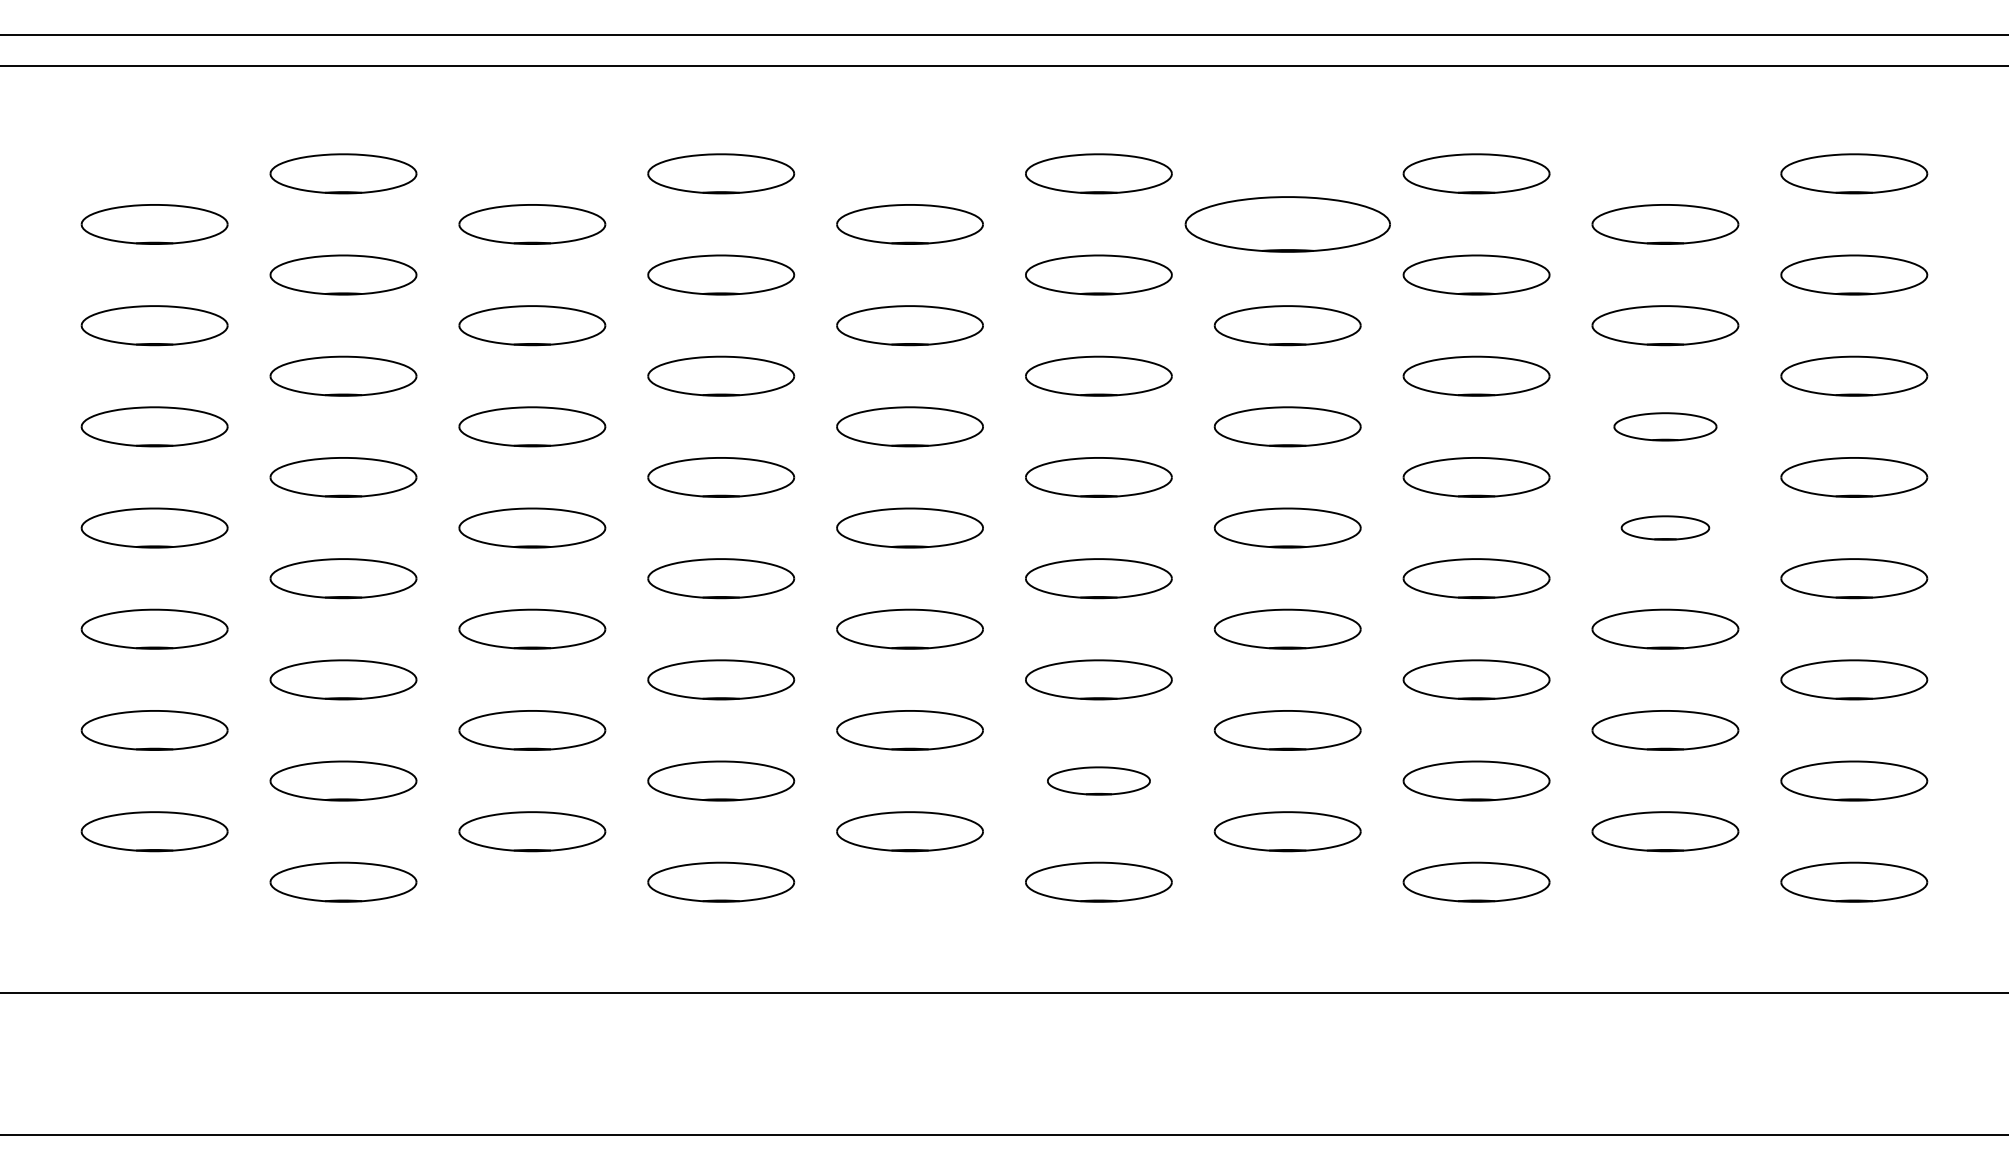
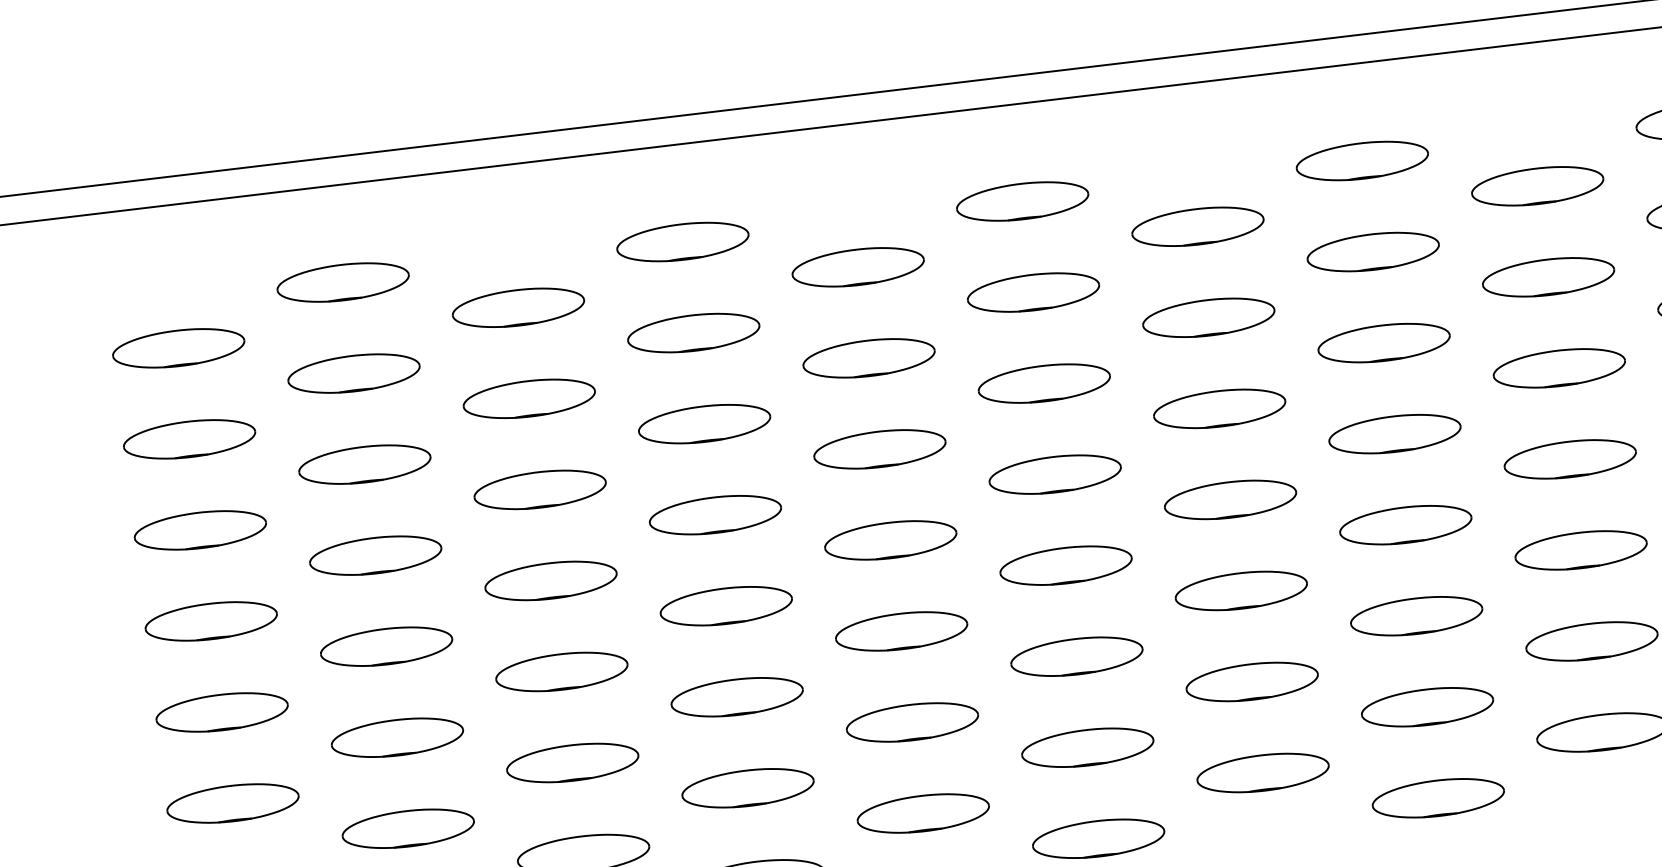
part: (1287, 224) -> (1197, 226), size x0.71
part: (1665, 426) -> (1559, 368), size x1.43
part: (1665, 527) -> (1570, 458), size x1.67
part: (1098, 780) -> (1087, 747), size x1.43

